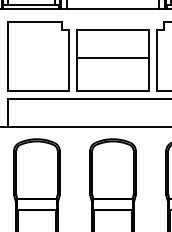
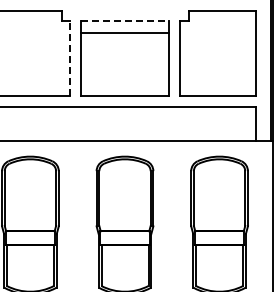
line: (113, 29) -> (125, 20), solid -> dashed
line: (112, 58) -> (124, 33), moved
line: (68, 60) -> (69, 58), solid -> dashed

